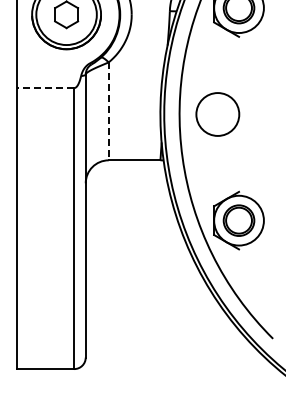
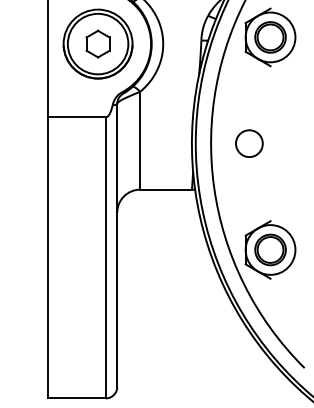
line: (45, 88) -> (77, 117), dashed -> solid
line: (108, 111) -> (140, 140), dashed -> solid
circle: (217, 114) -> (249, 143), size x0.62

